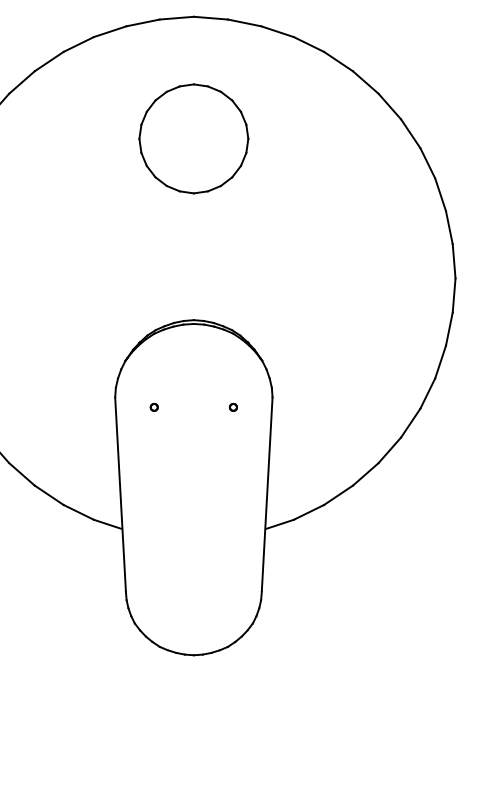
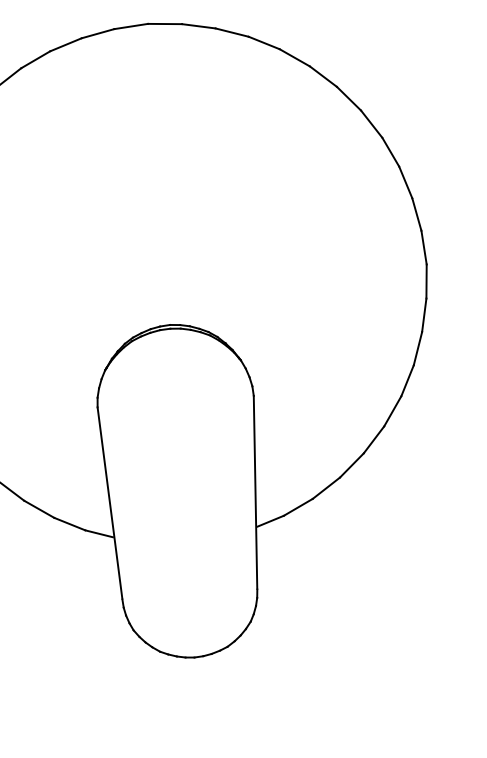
part: (193, 138) -> (156, 144), removed
part: (153, 407) -> (136, 414), removed
part: (233, 407) -> (215, 408), removed

